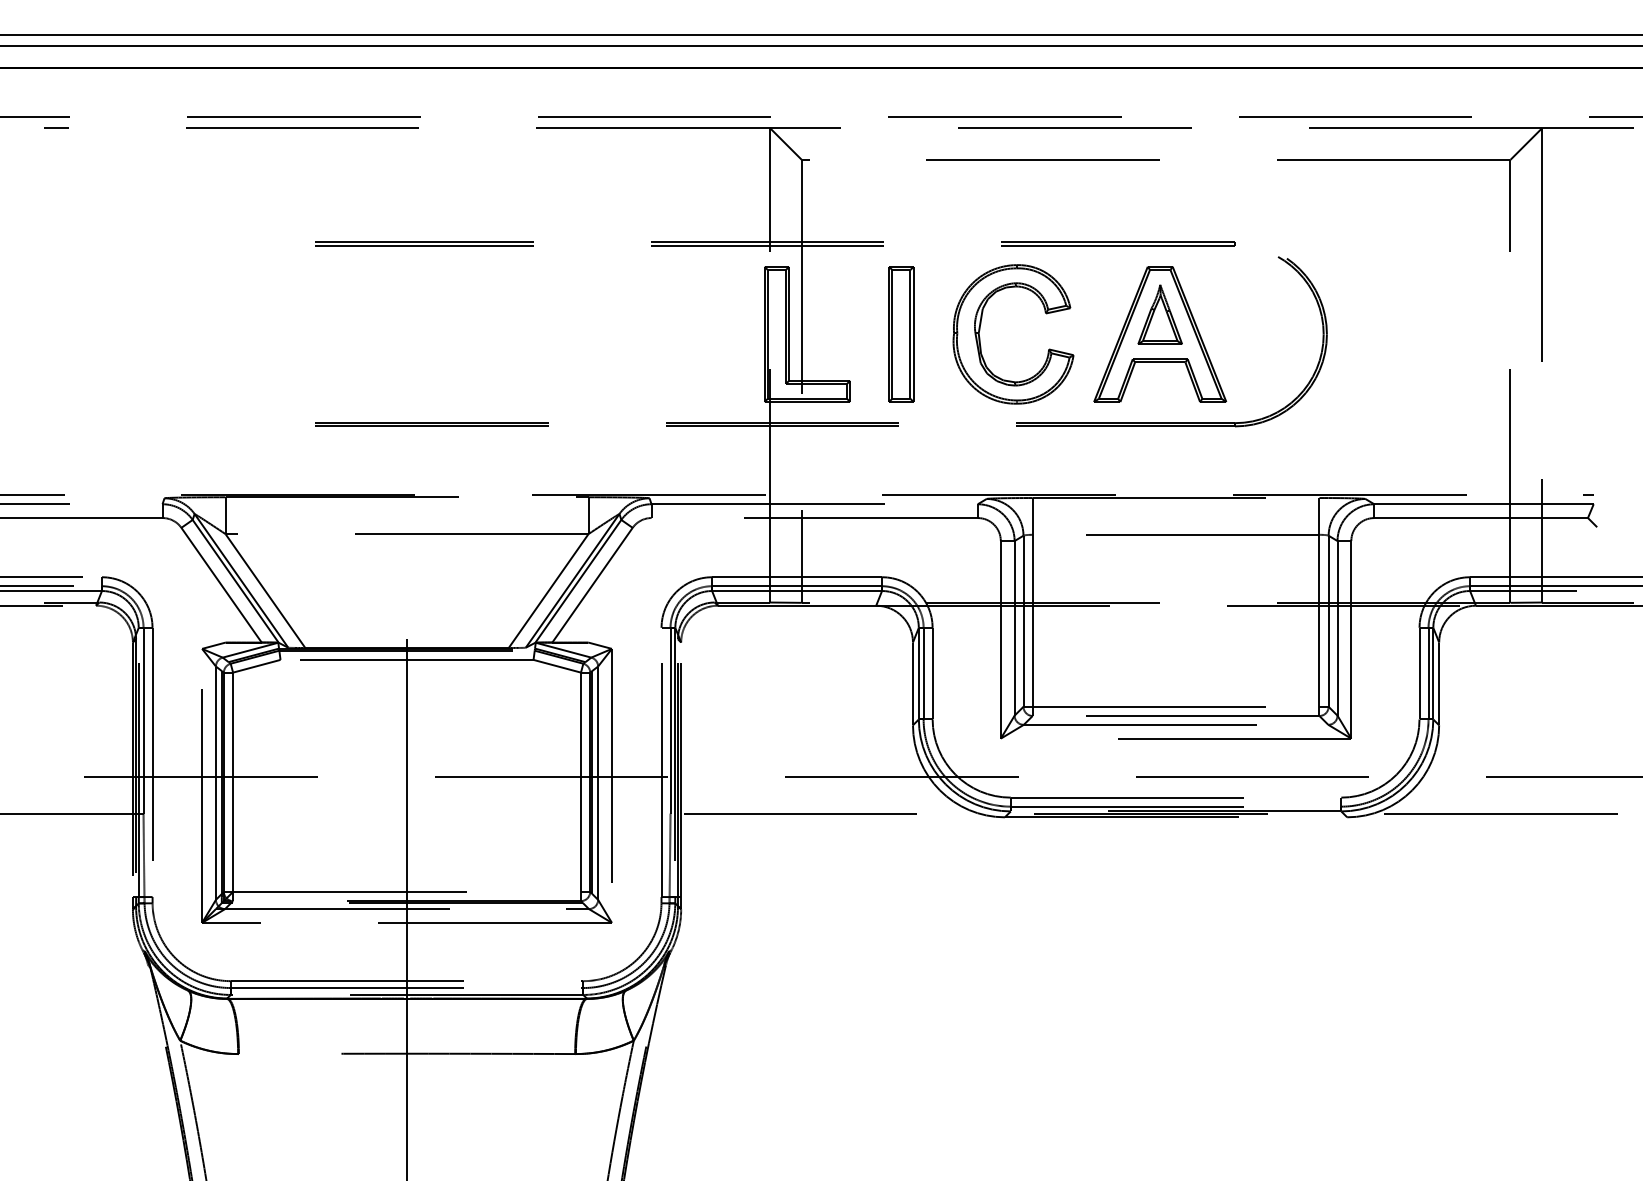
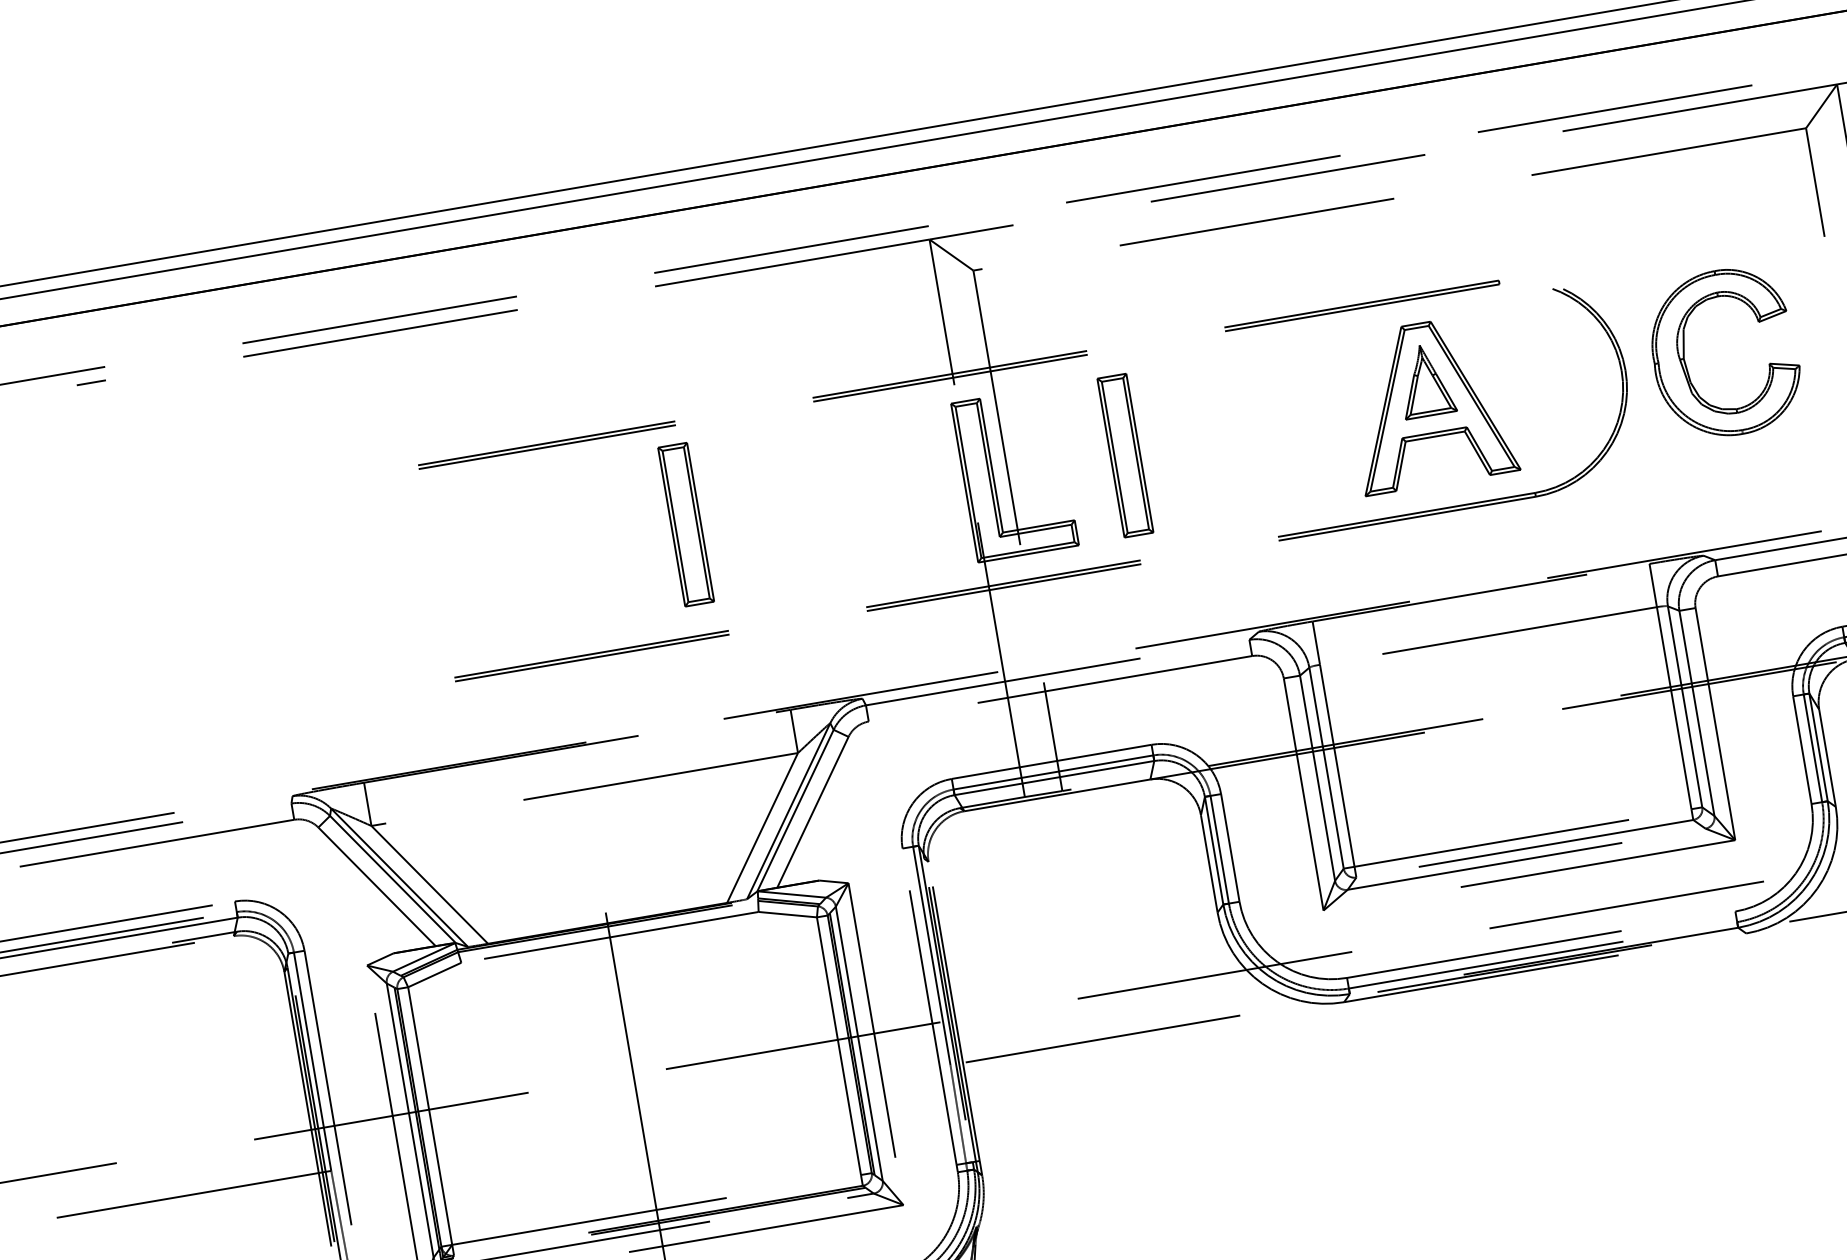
part: (528, 329) -> (686, 524), added
part: (980, 337) -> (1686, 363), moved

